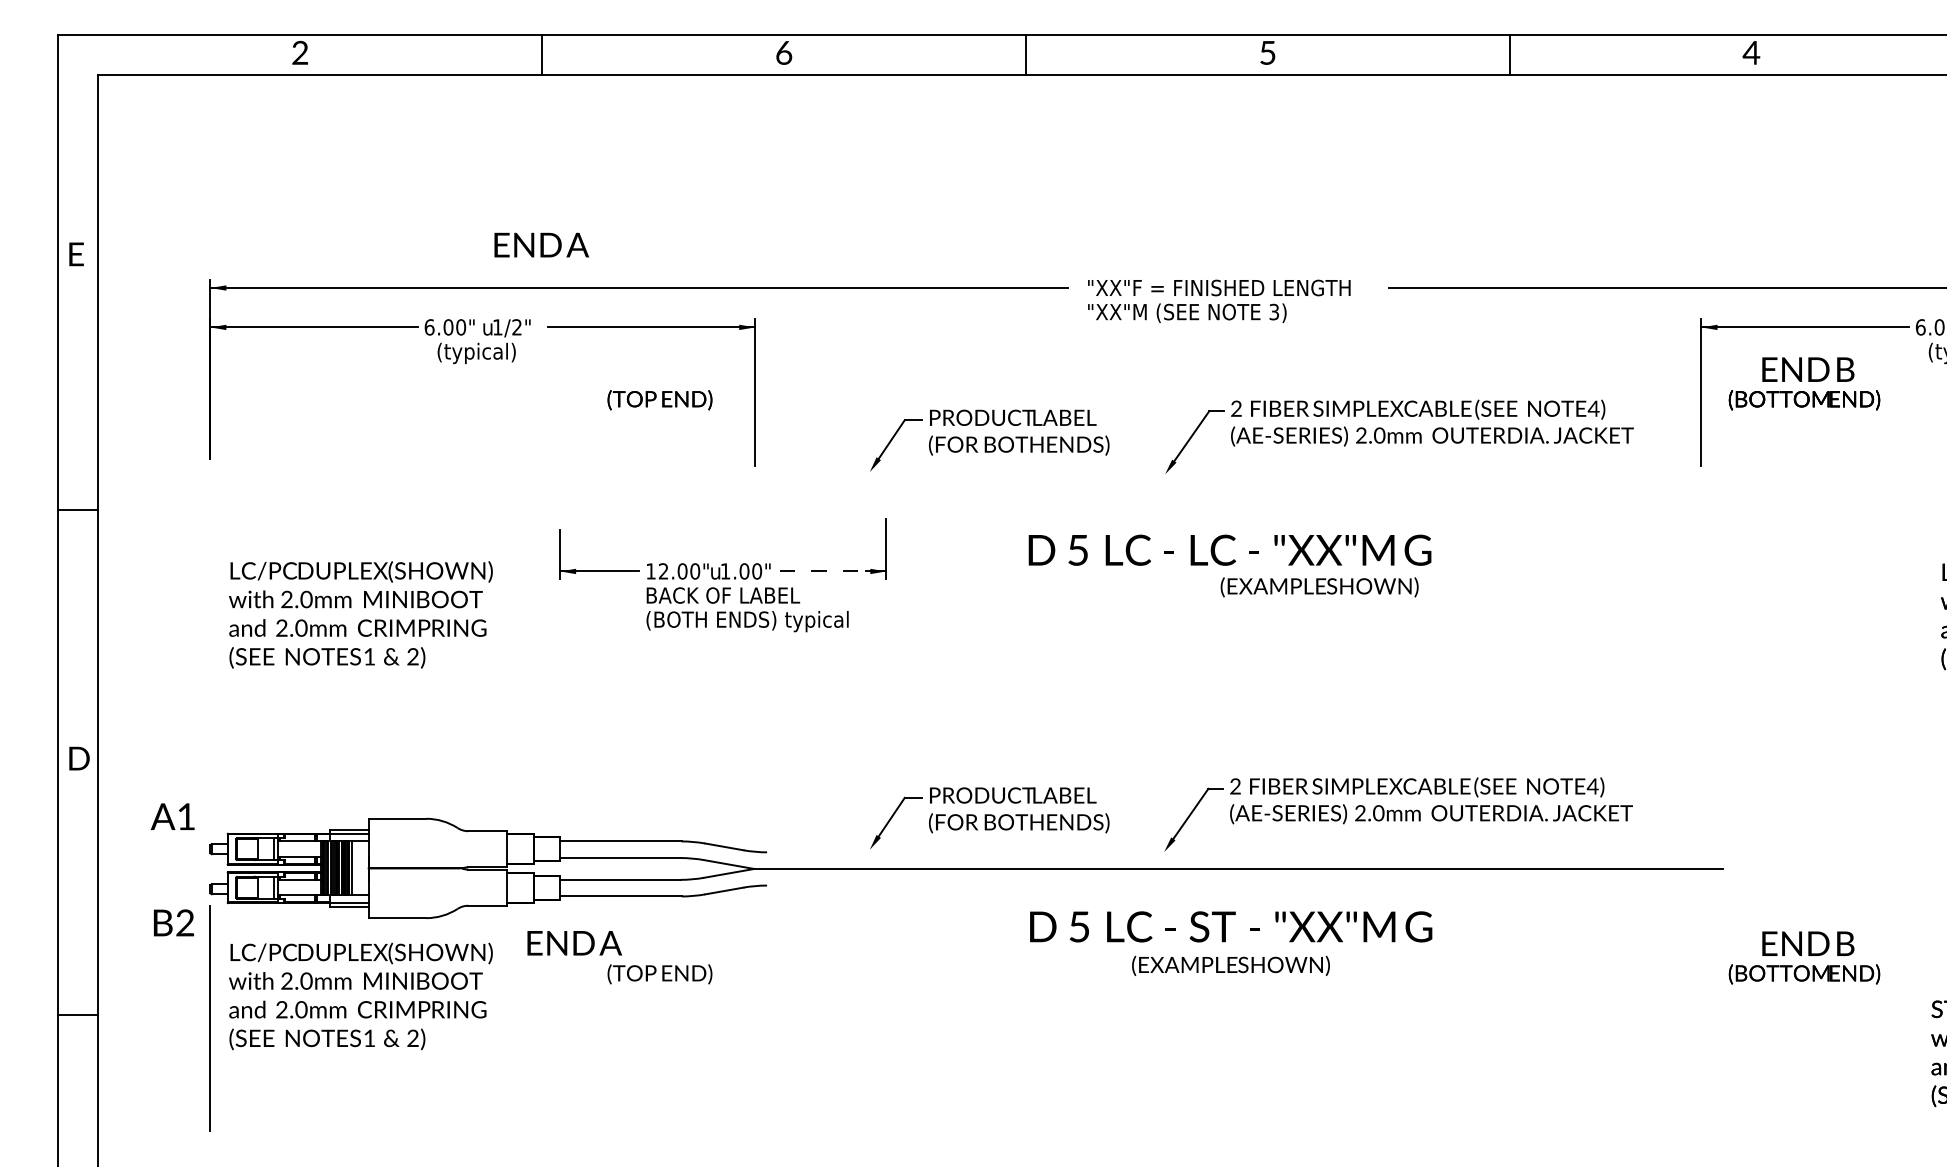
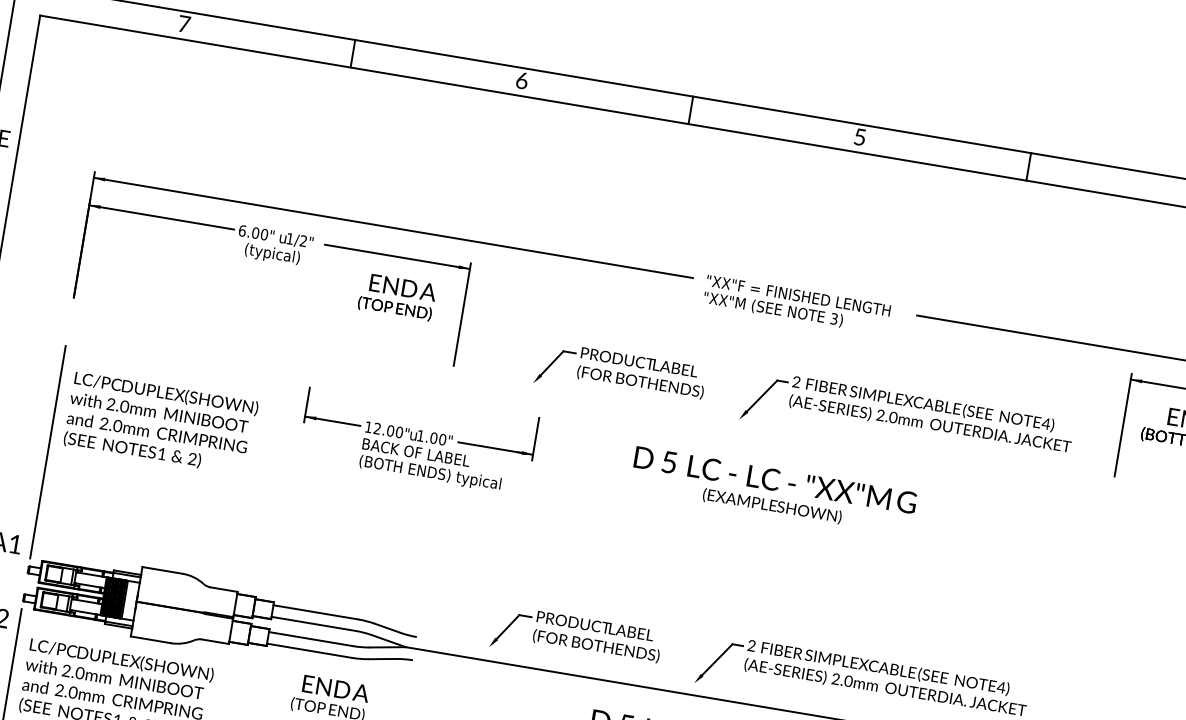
text: (300, 52) -> (184, 23), 2 -> 7
text: (541, 244) -> (403, 287), moved
line: (828, 571) -> (492, 448), dashed -> solid
text: (1319, 587) -> (772, 506), moved
line: (210, 680) -> (48, 451), added
text: (574, 943) -> (335, 688), moved

